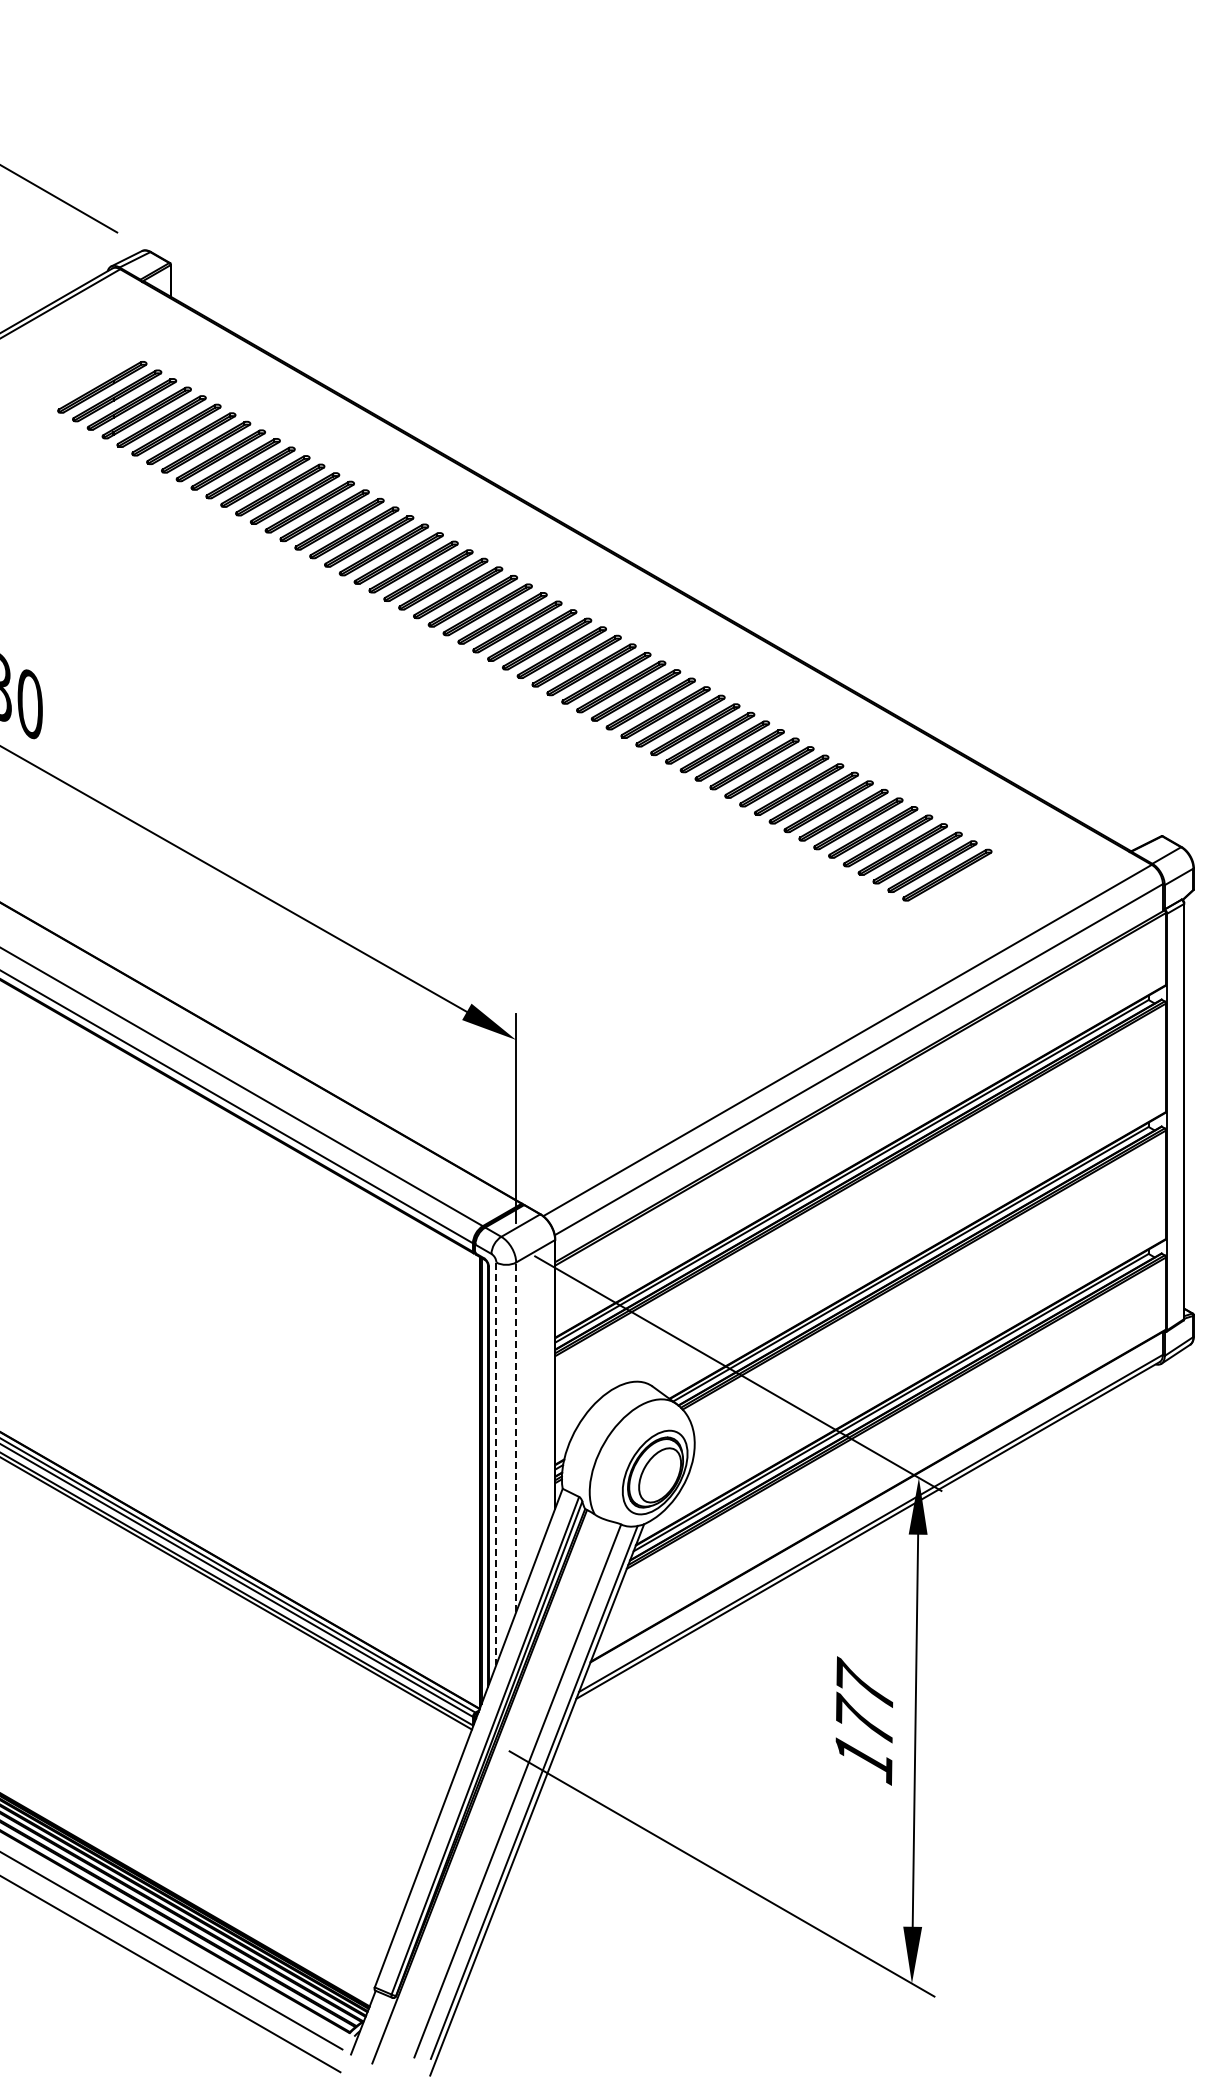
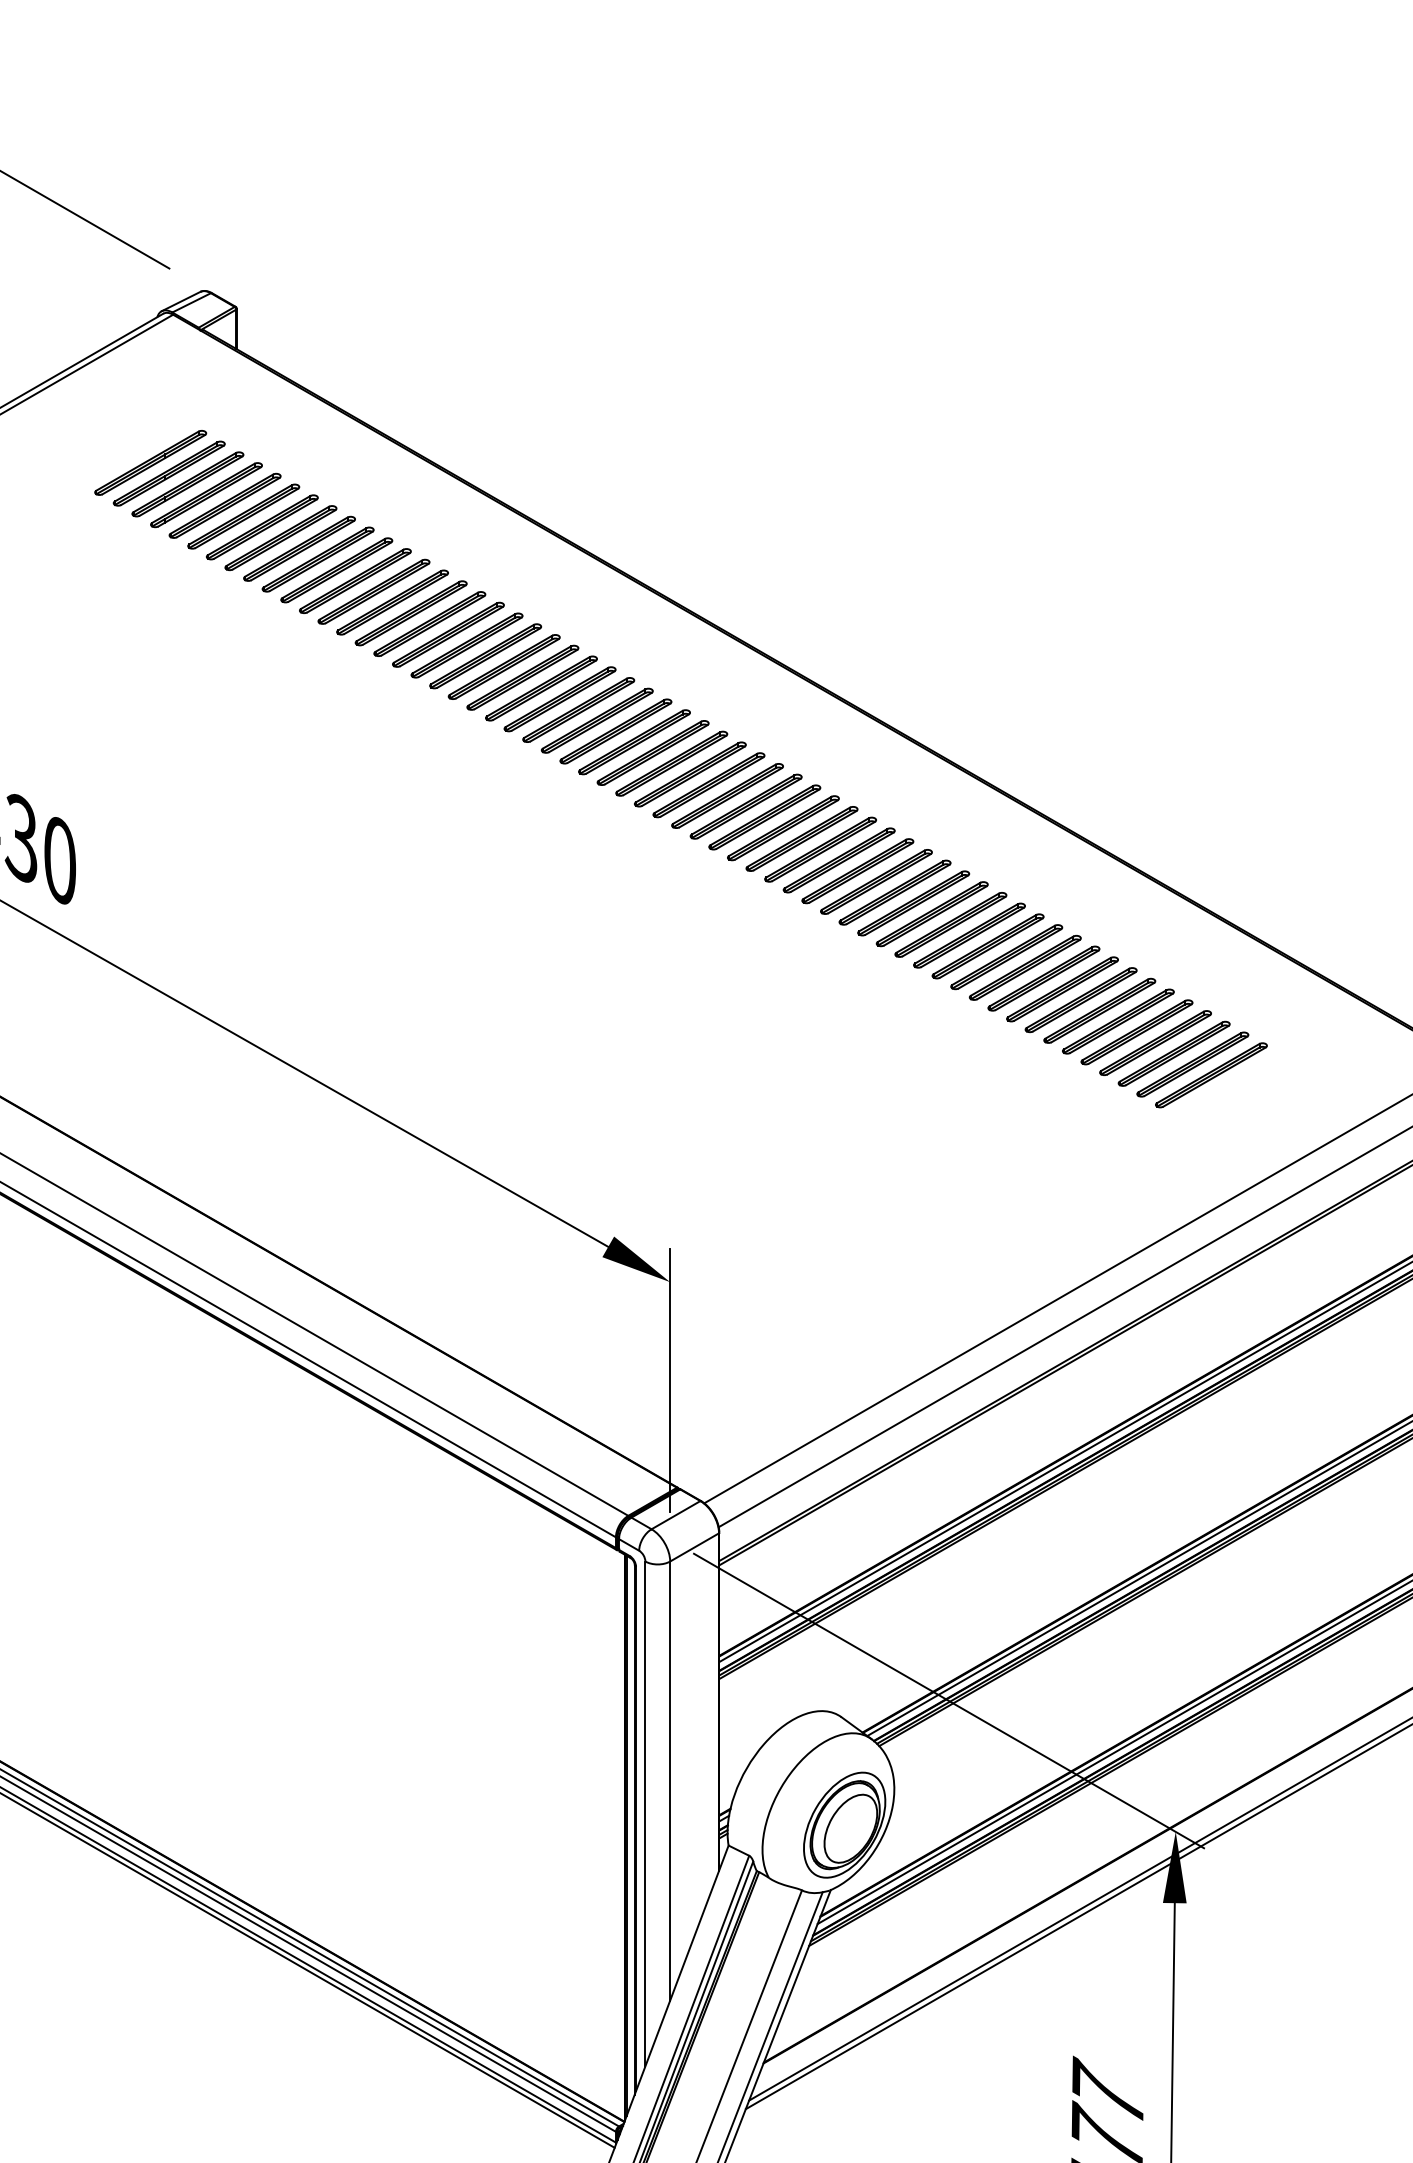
line: (516, 1437) -> (670, 1781), dashed -> solid
line: (496, 1464) -> (645, 1815), dashed -> solid

